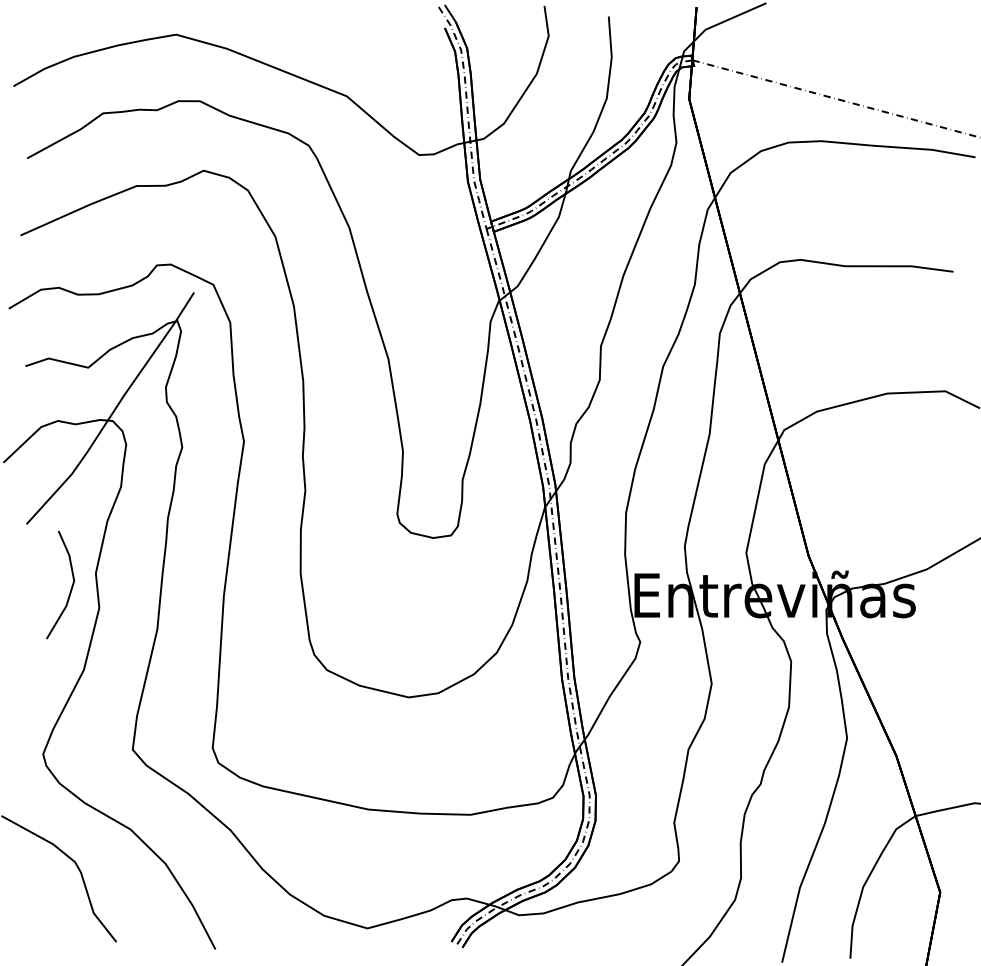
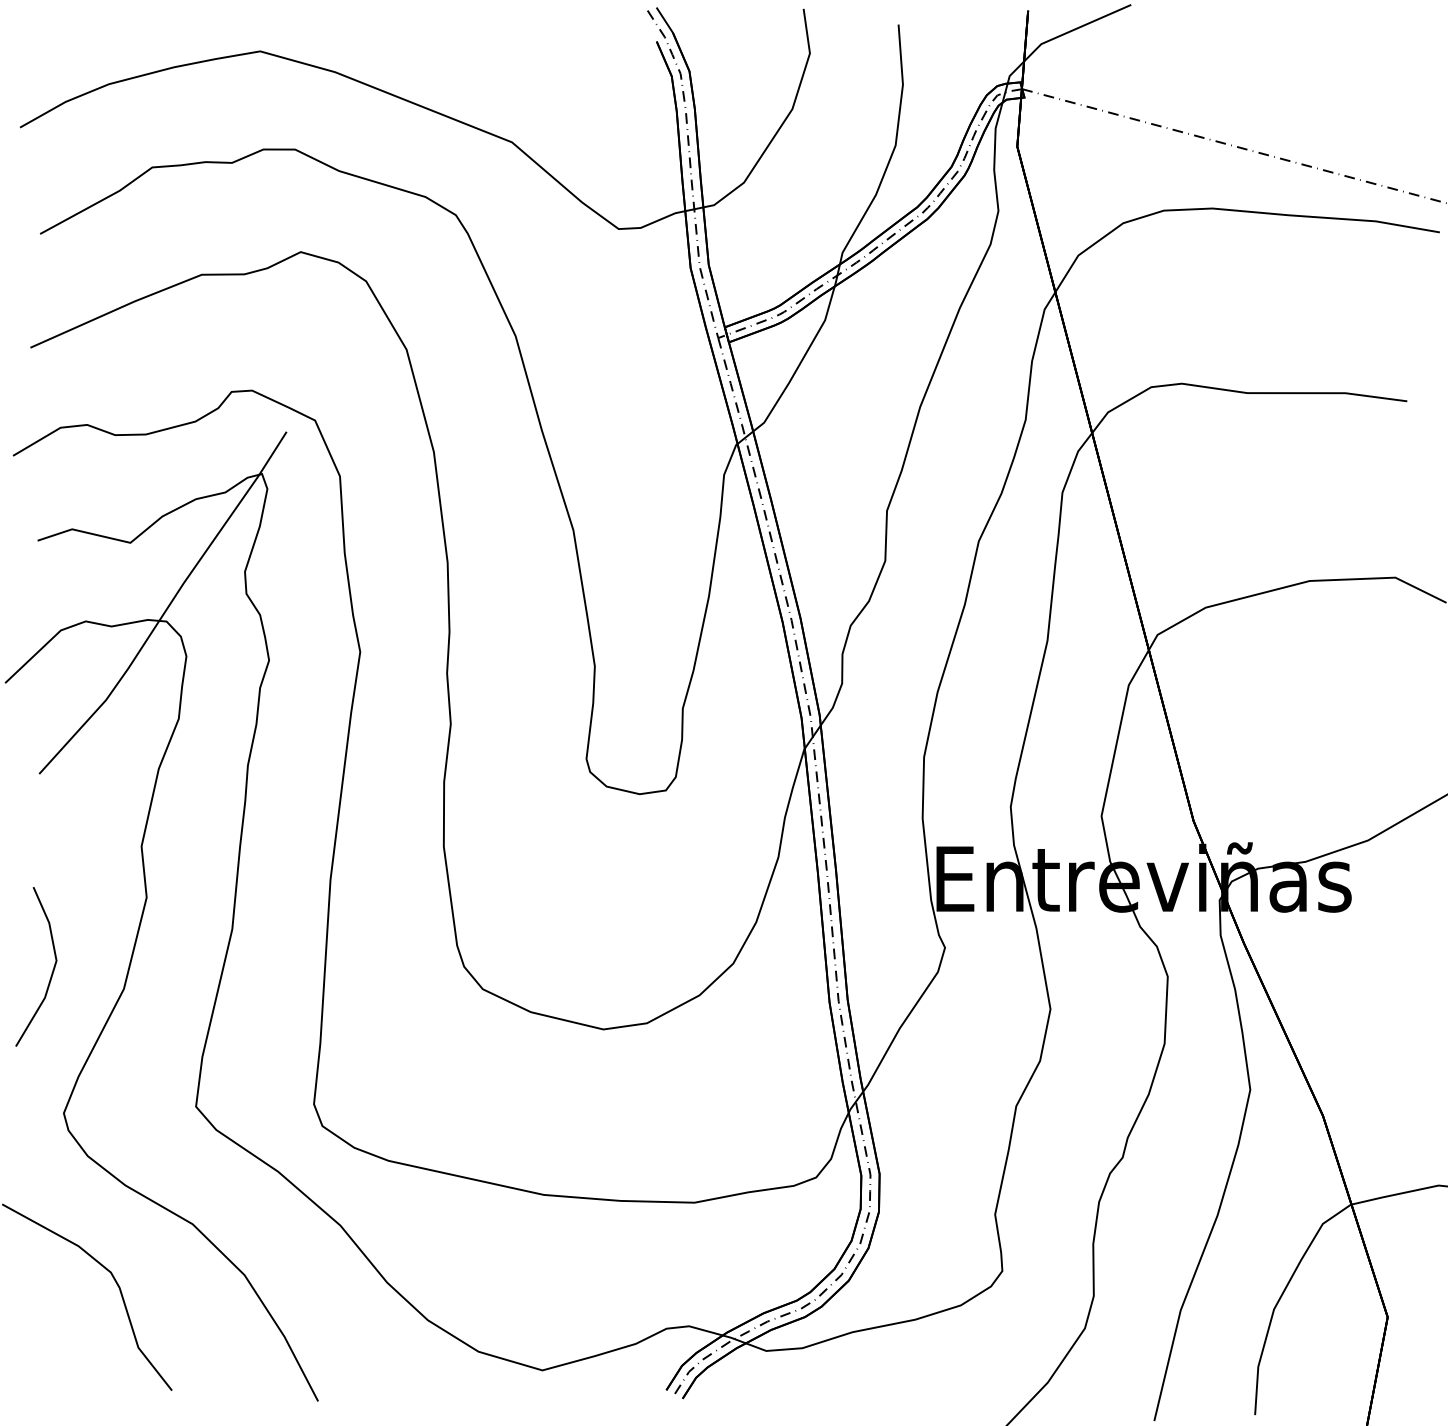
line: (70, 588) -> (51, 972), moved

